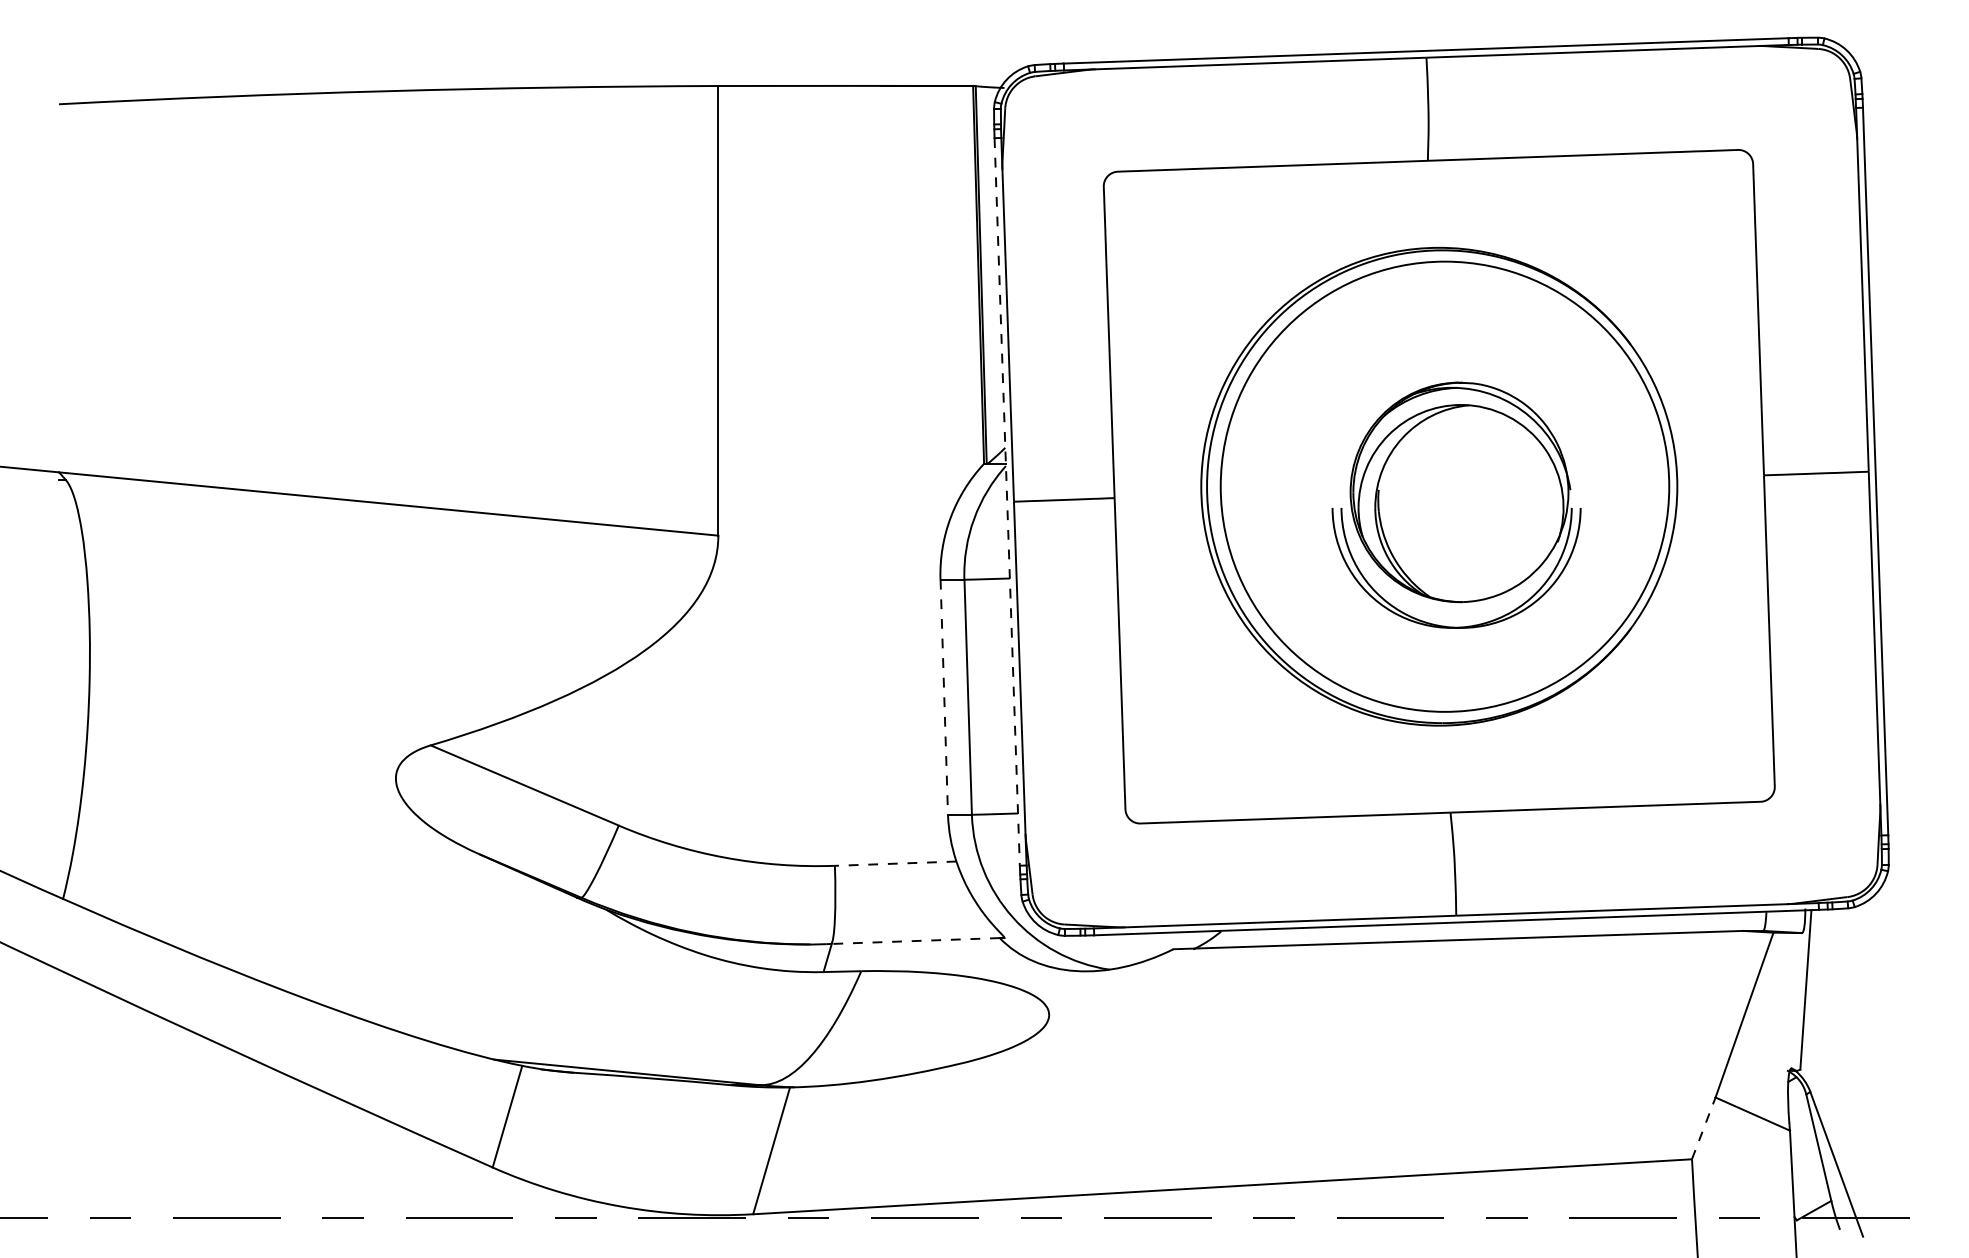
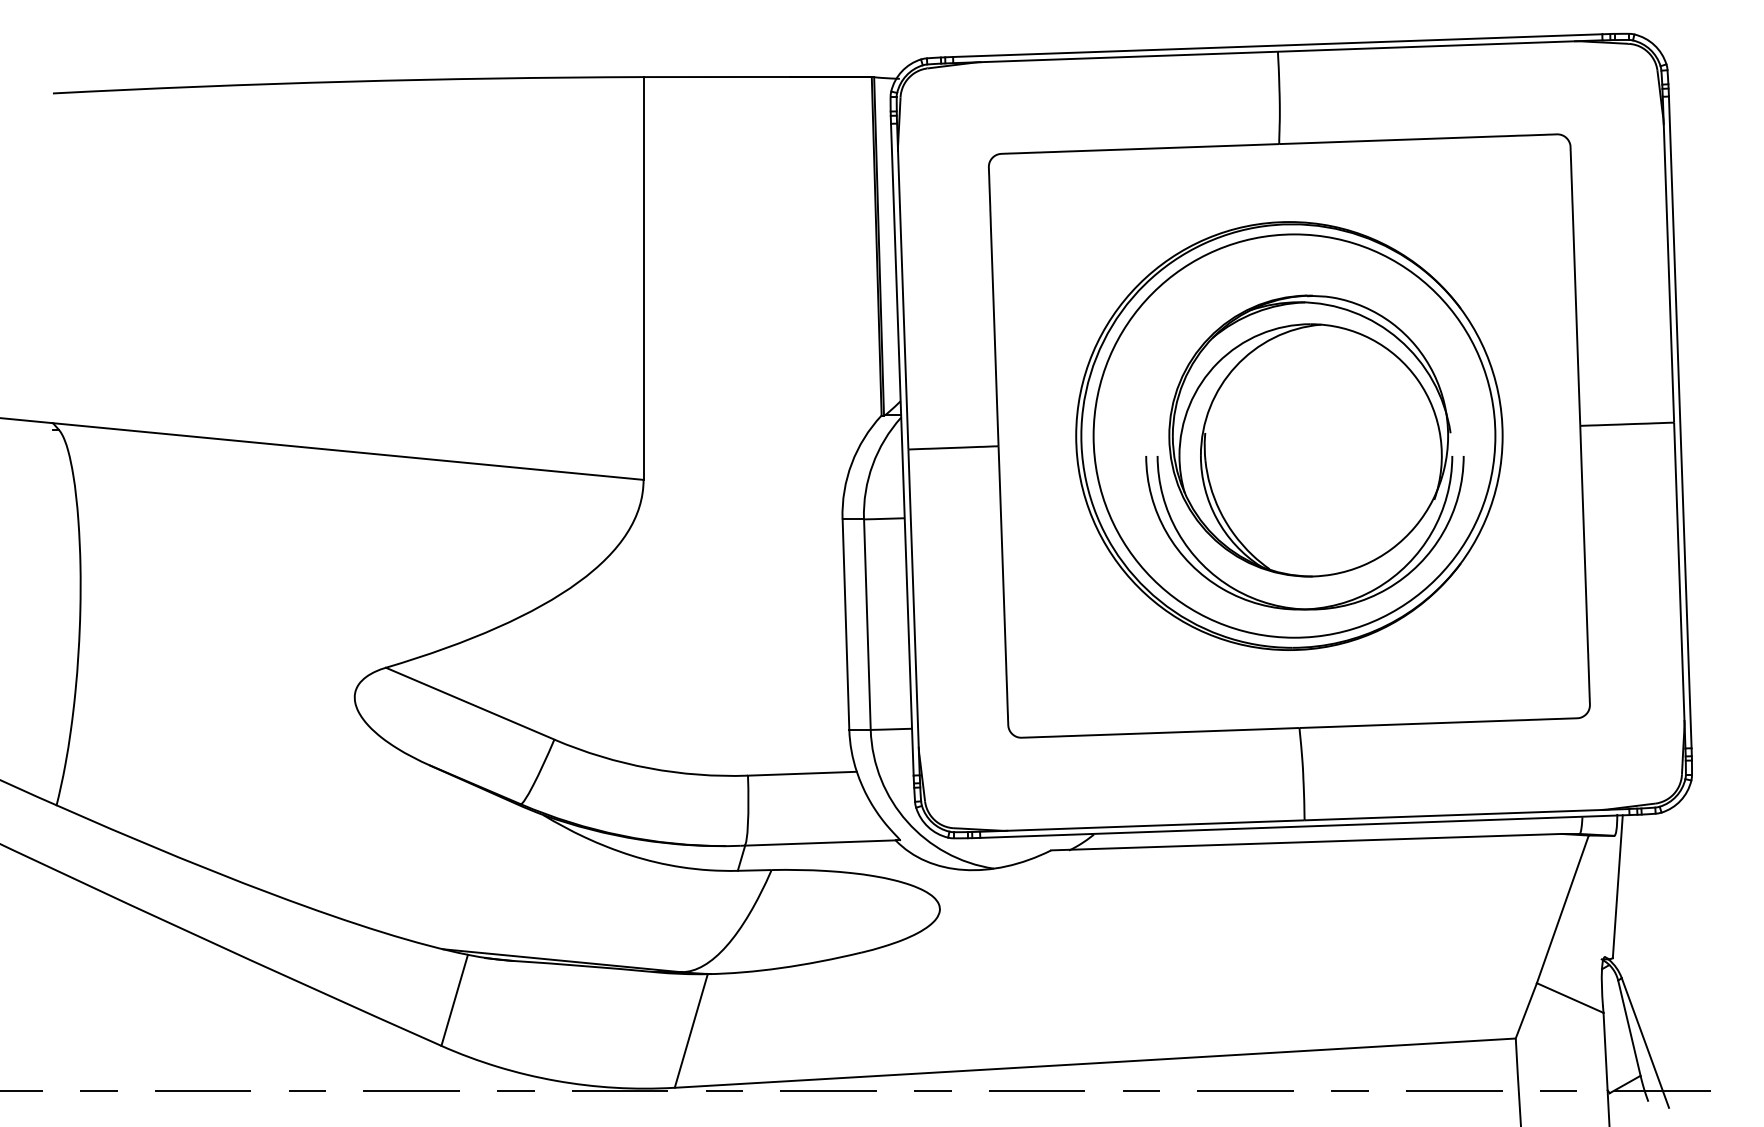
line: (1007, 502) -> (902, 450), dashed -> solid
part: (1456, 505) -> (1304, 452), size x1.43
line: (944, 697) -> (846, 624), dashed -> solid
line: (895, 863) -> (802, 773), dashed -> solid
line: (915, 941) -> (820, 843), dashed -> solid
line: (1703, 1127) -> (1526, 1010), dashed -> solid

